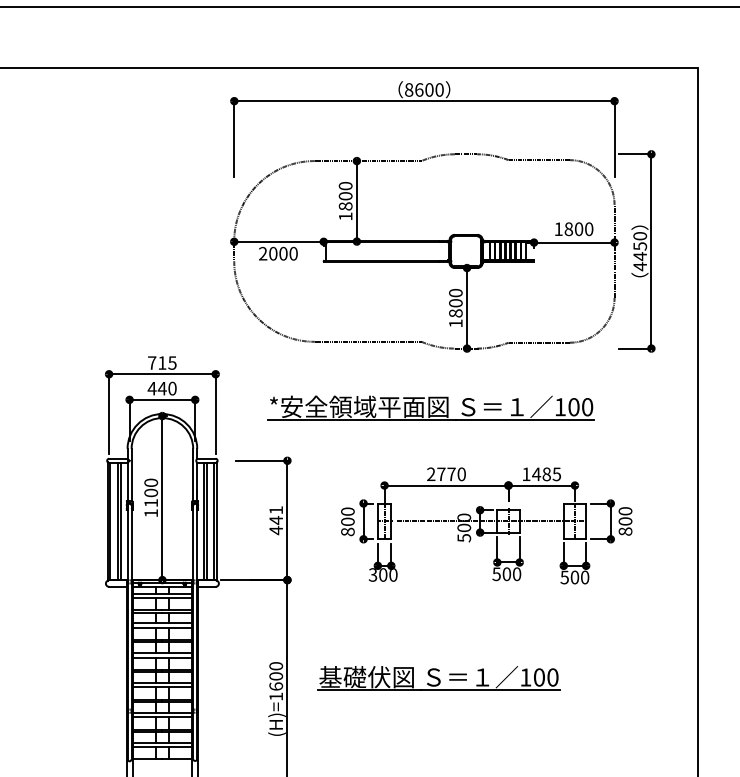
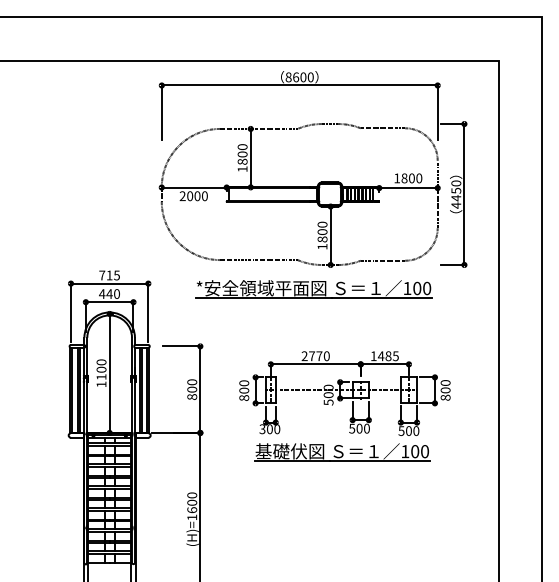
part: (430, 408) -> (313, 289), moved
text: (276, 520) -> (192, 389), 441 -> 800
part: (439, 678) -> (342, 452), moved

